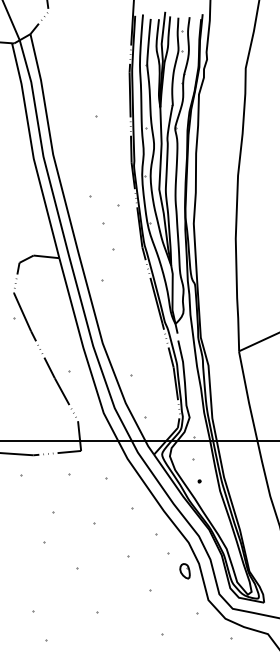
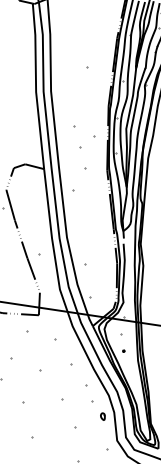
part: (184, 571) -> (102, 416), size x0.6

